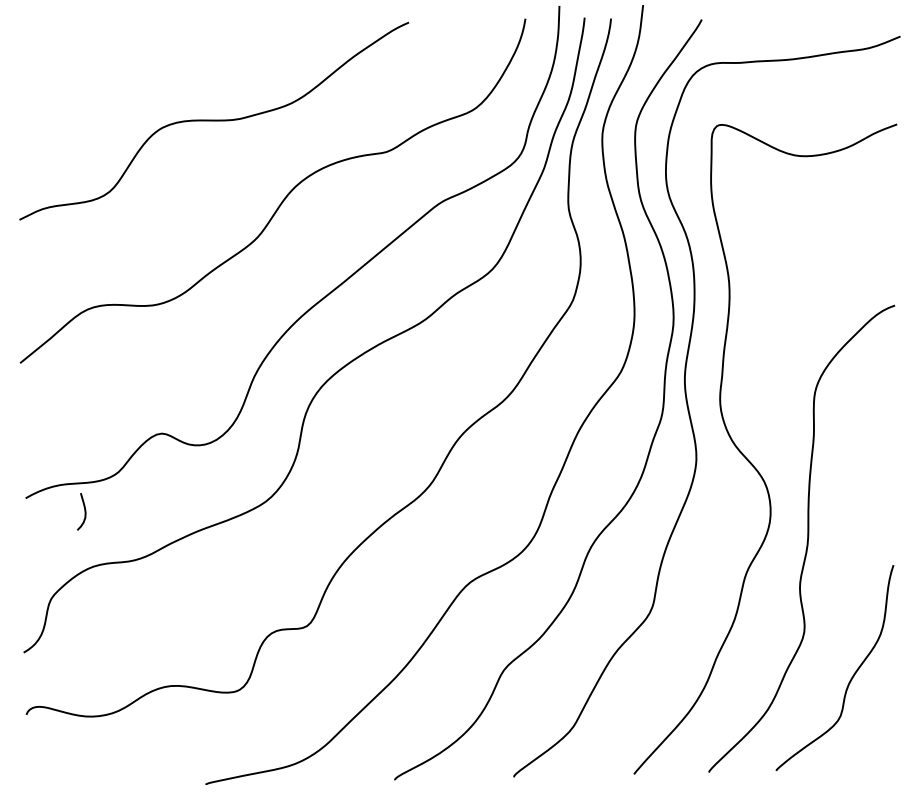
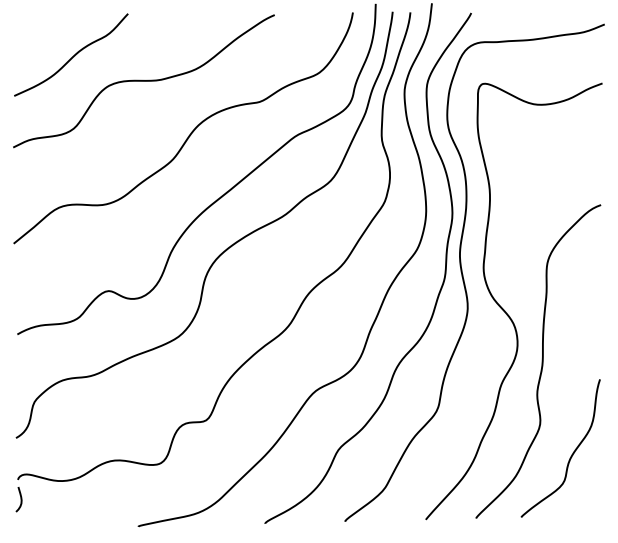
curve: (109, 82) -> (73, 55), added
curve: (83, 511) -> (20, 499), moved

